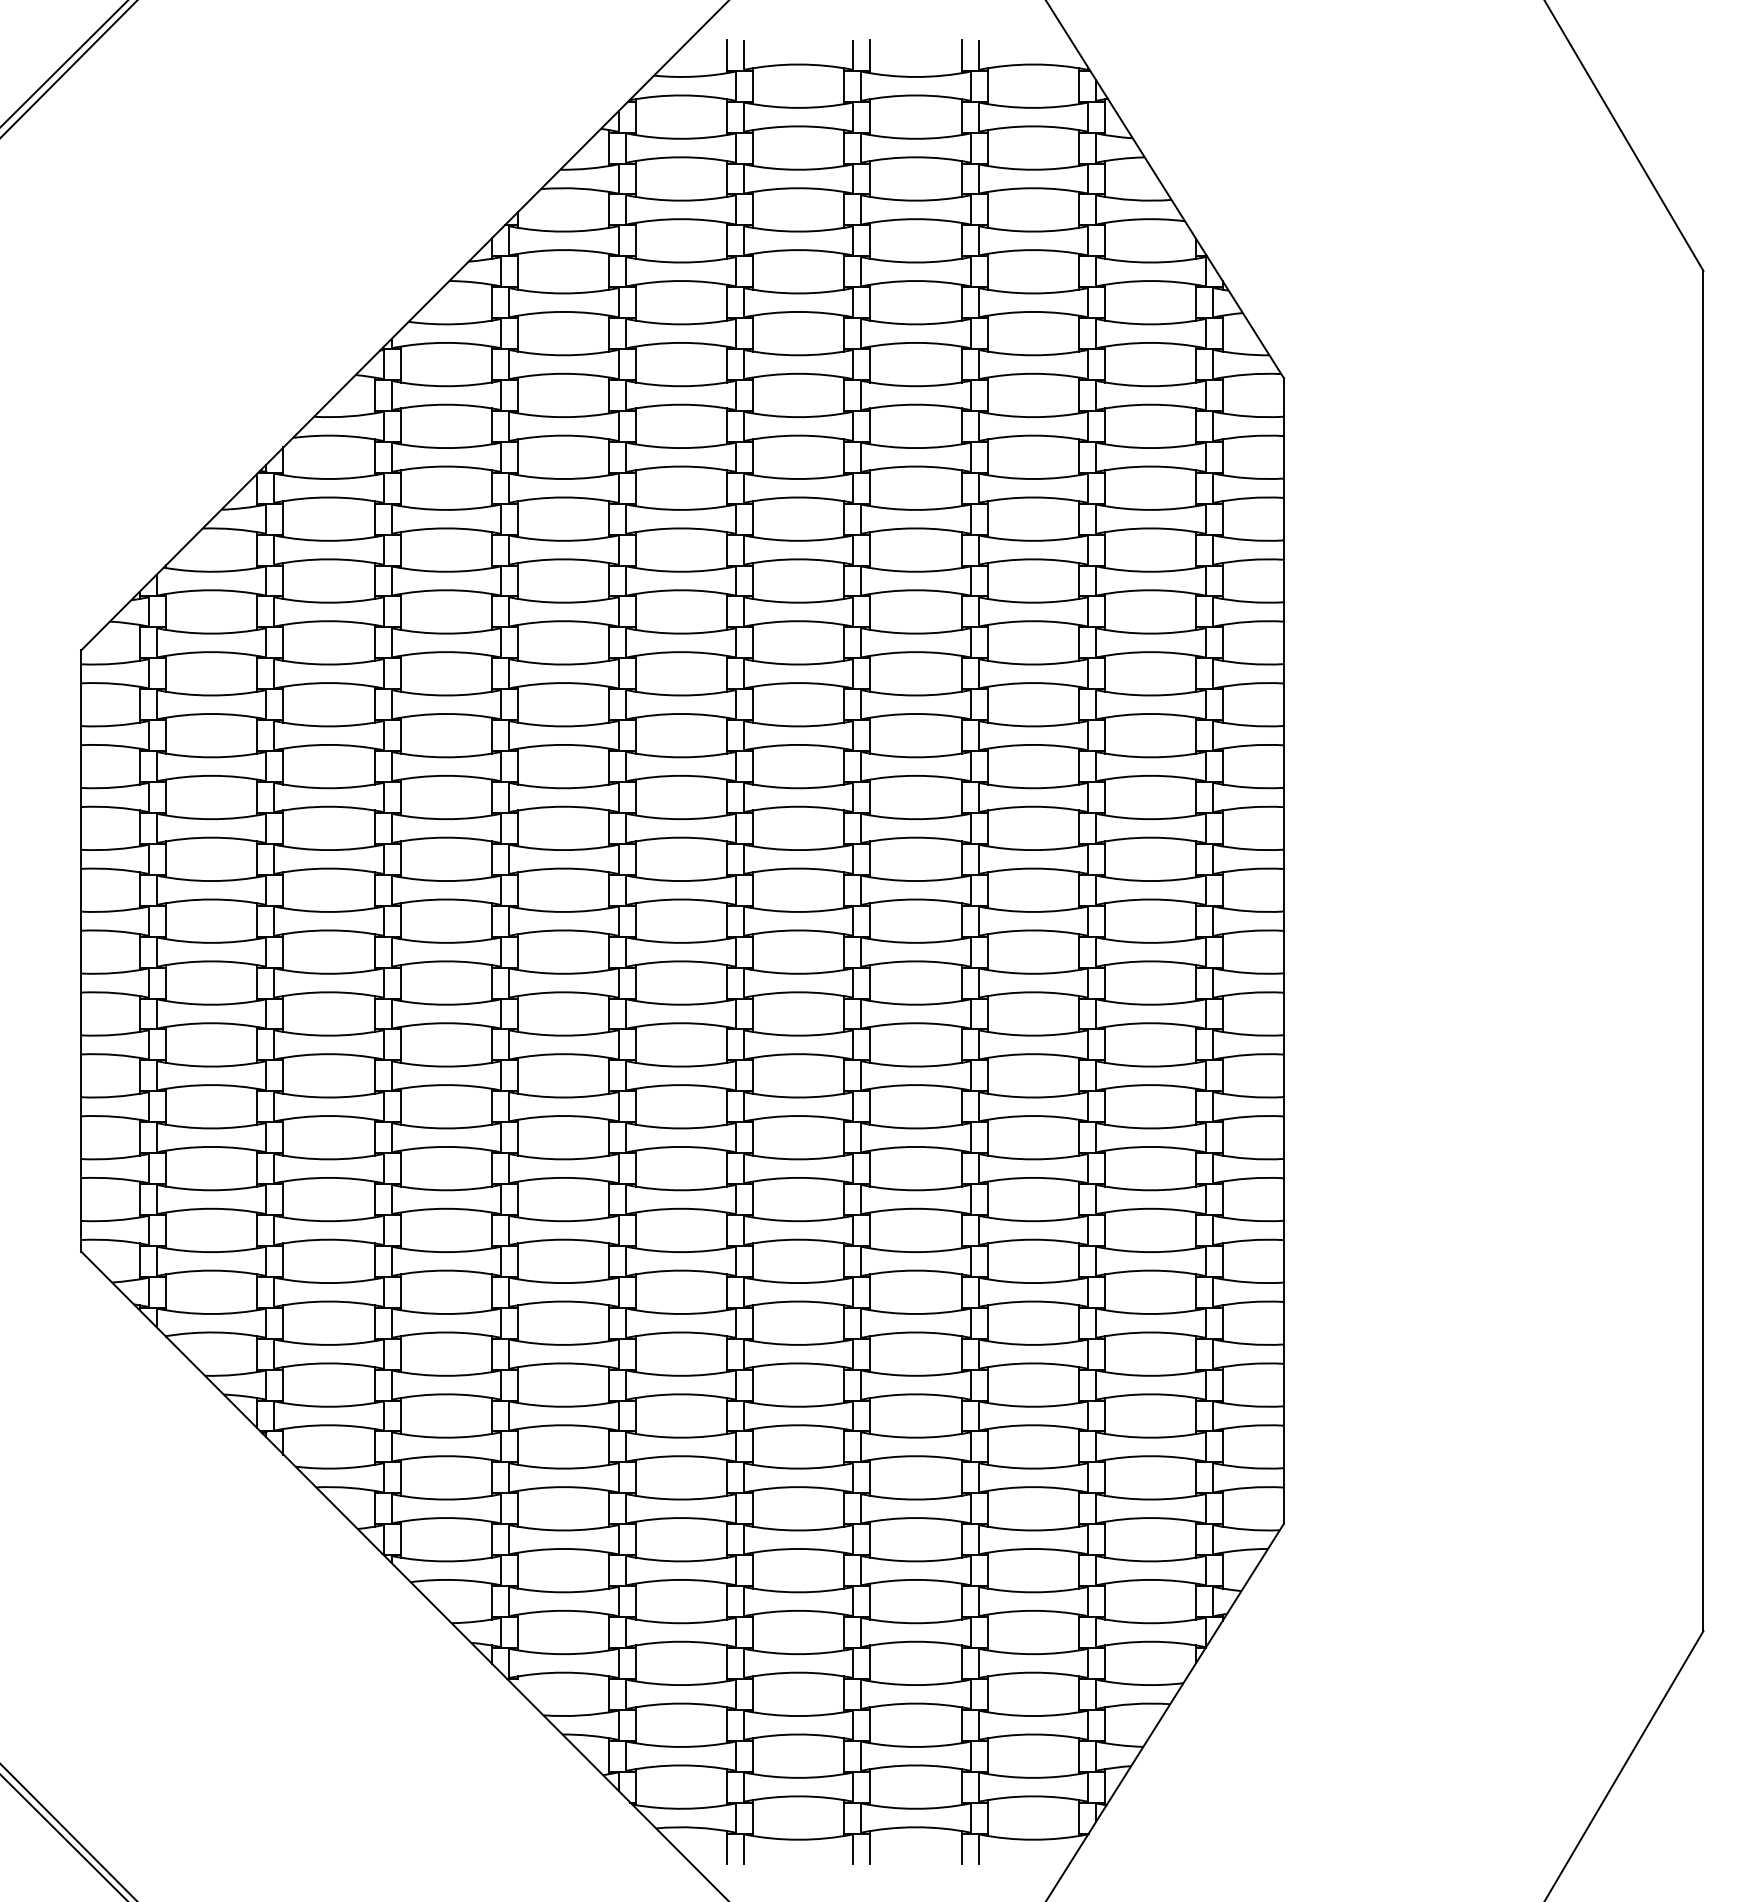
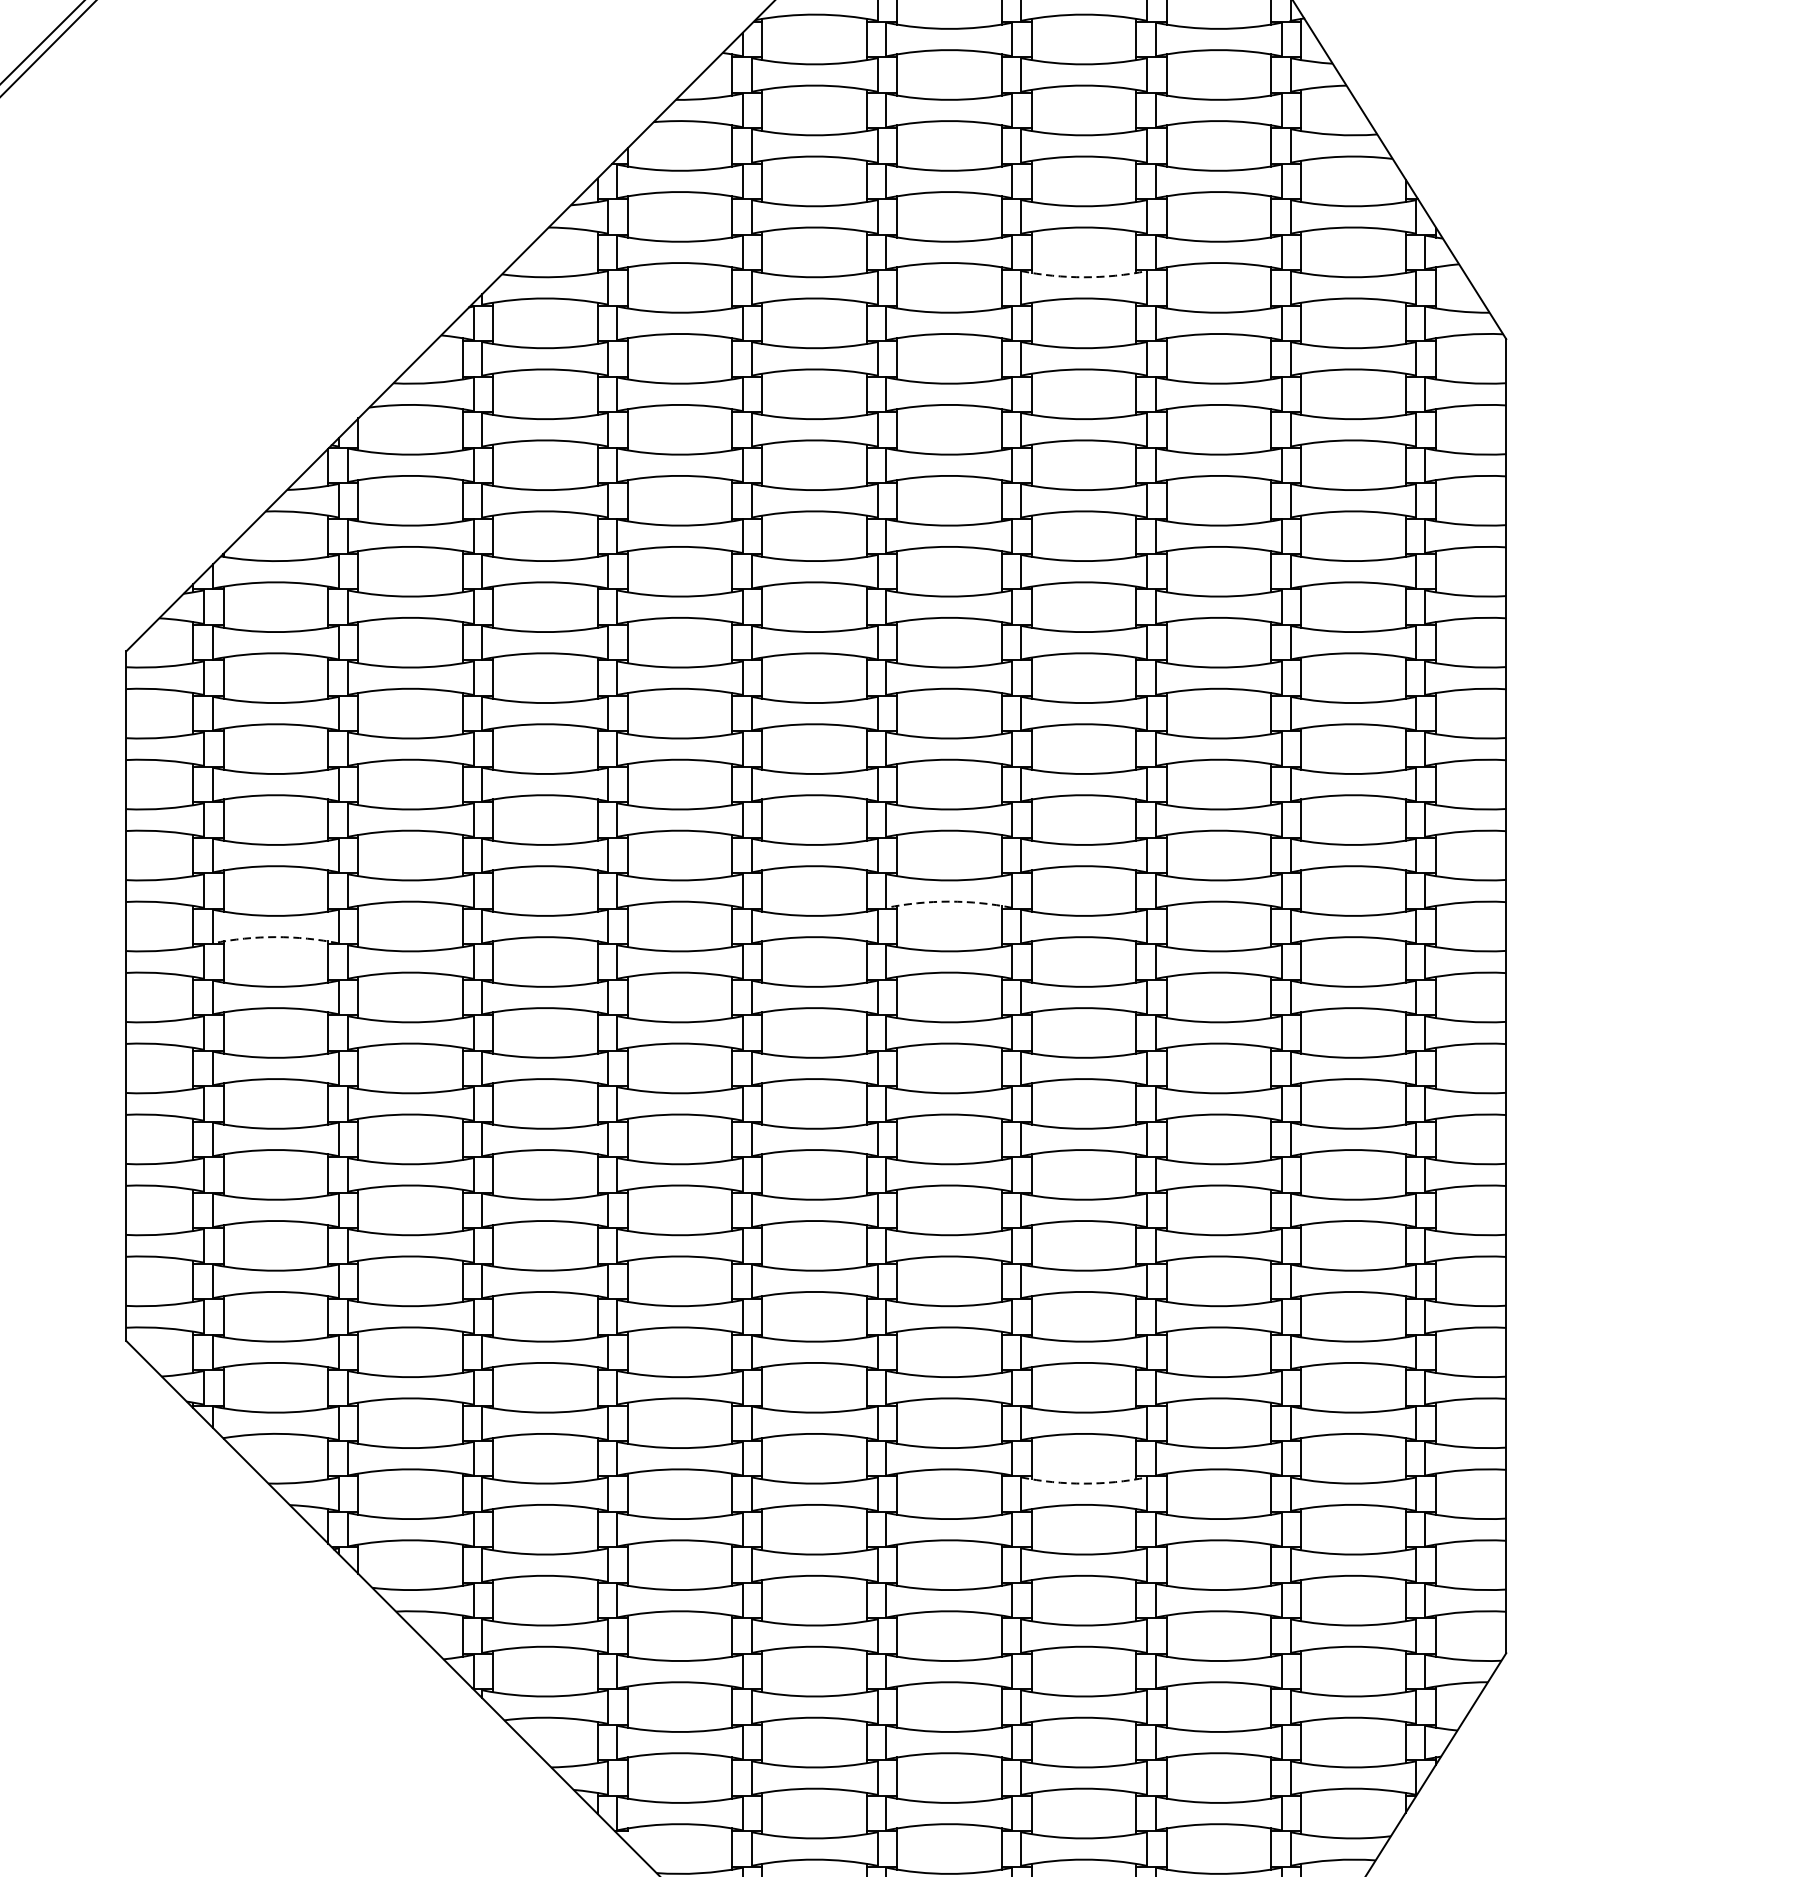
arc: (916, 324) -> (1084, 277), solid -> dashed
arc: (798, 868) -> (949, 901), solid -> dashed
arc: (211, 899) -> (275, 937), solid -> dashed
arc: (916, 1375) -> (1084, 1483), solid -> dashed

